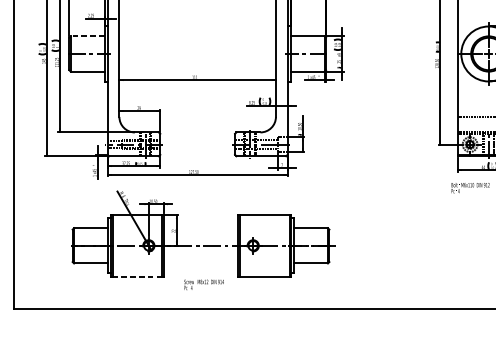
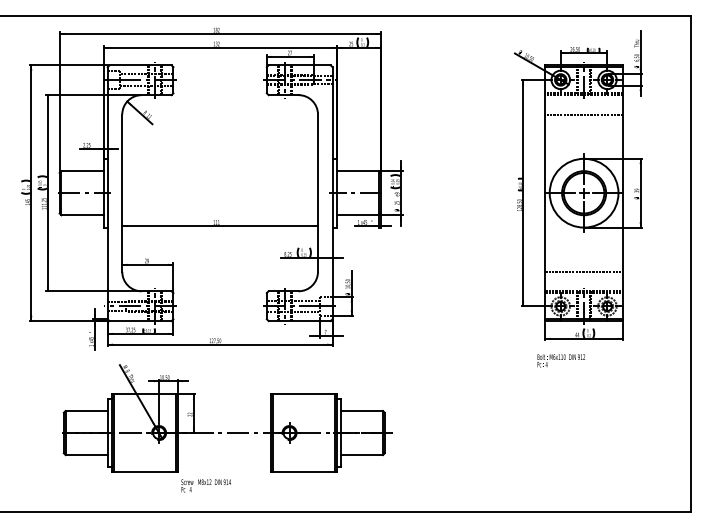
line: (87, 36) -> (82, 171), dashed -> solid
line: (137, 276) -> (145, 471), dashed -> solid
text: (203, 284) -> (205, 485), moved

